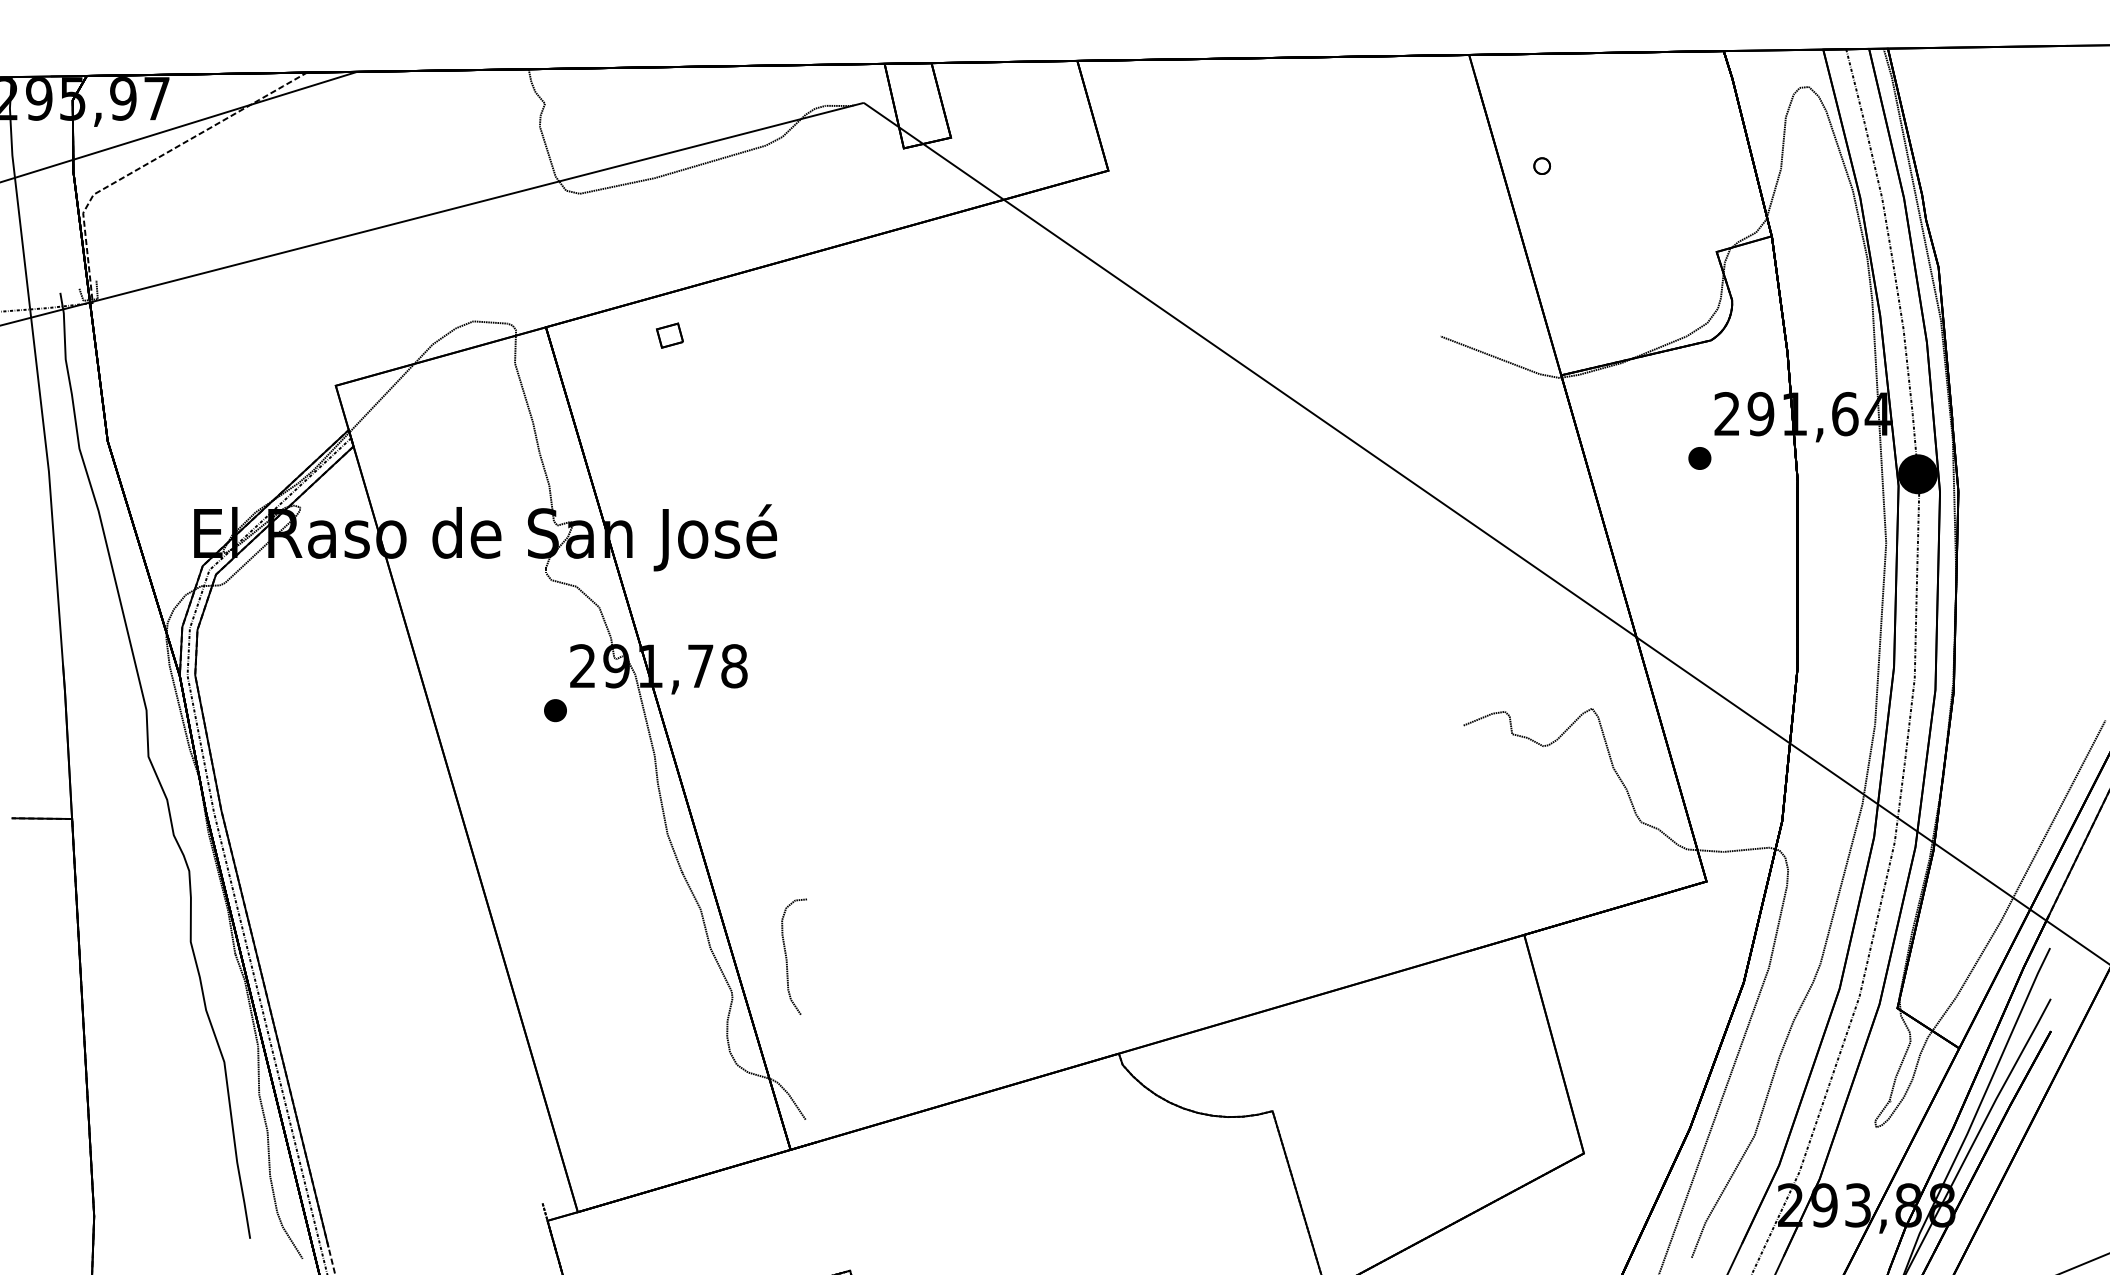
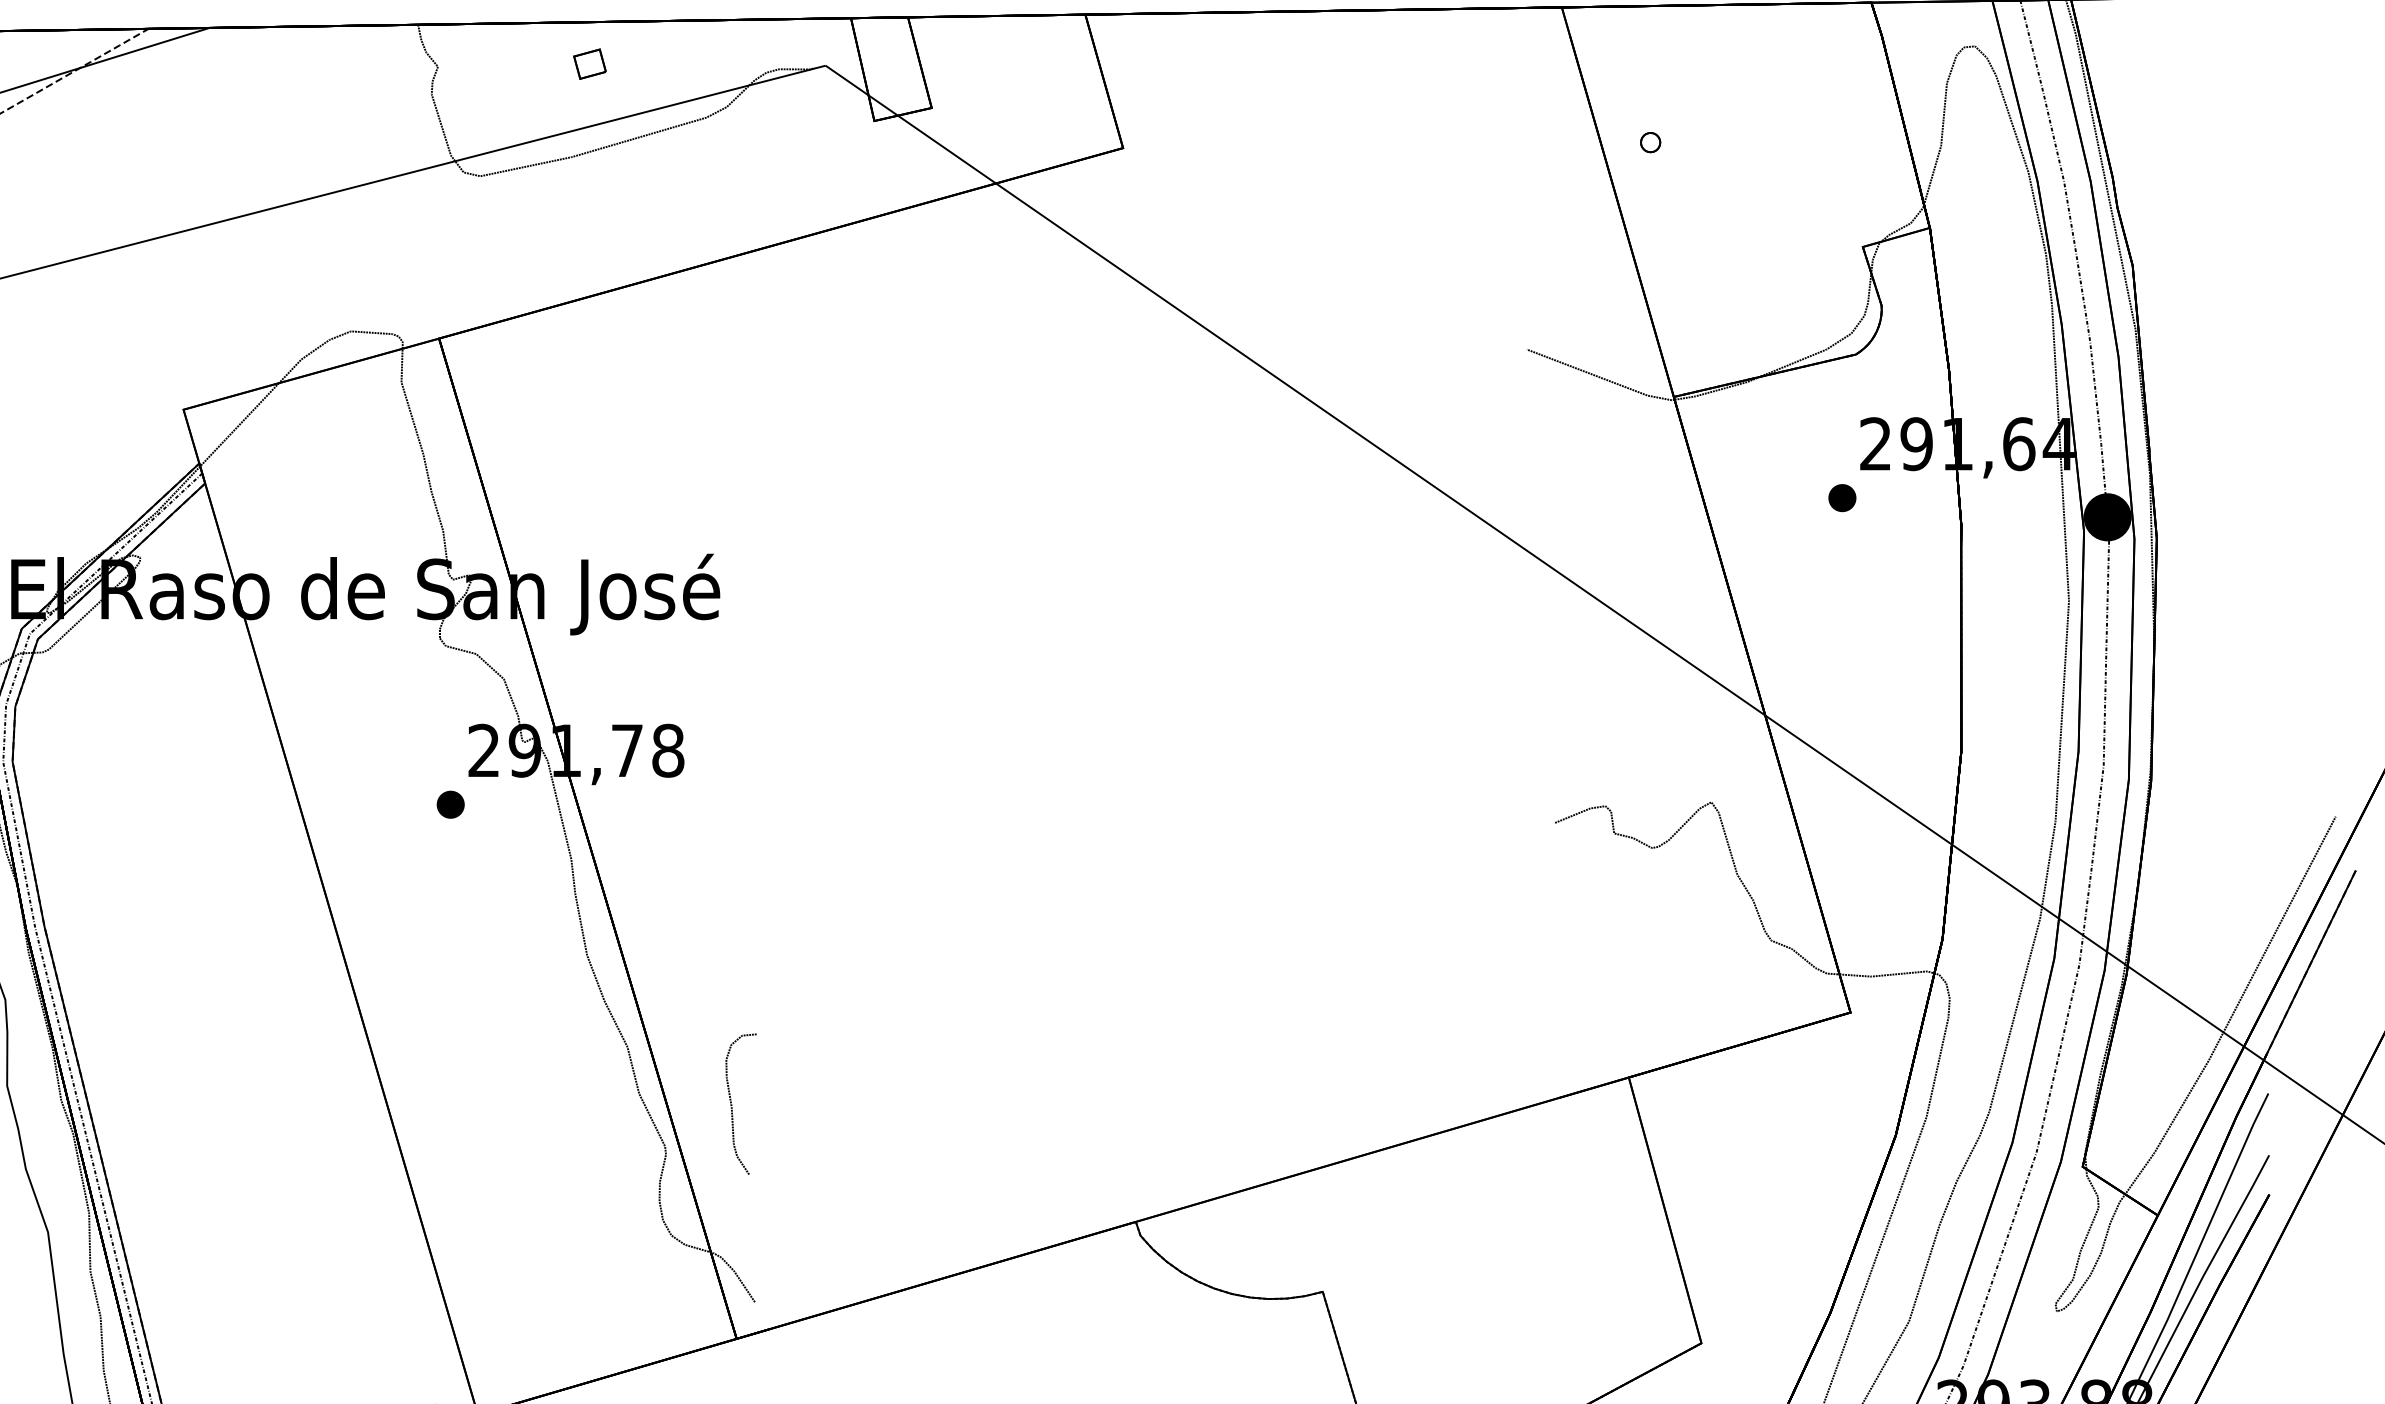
part: (669, 335) -> (589, 63), moved

